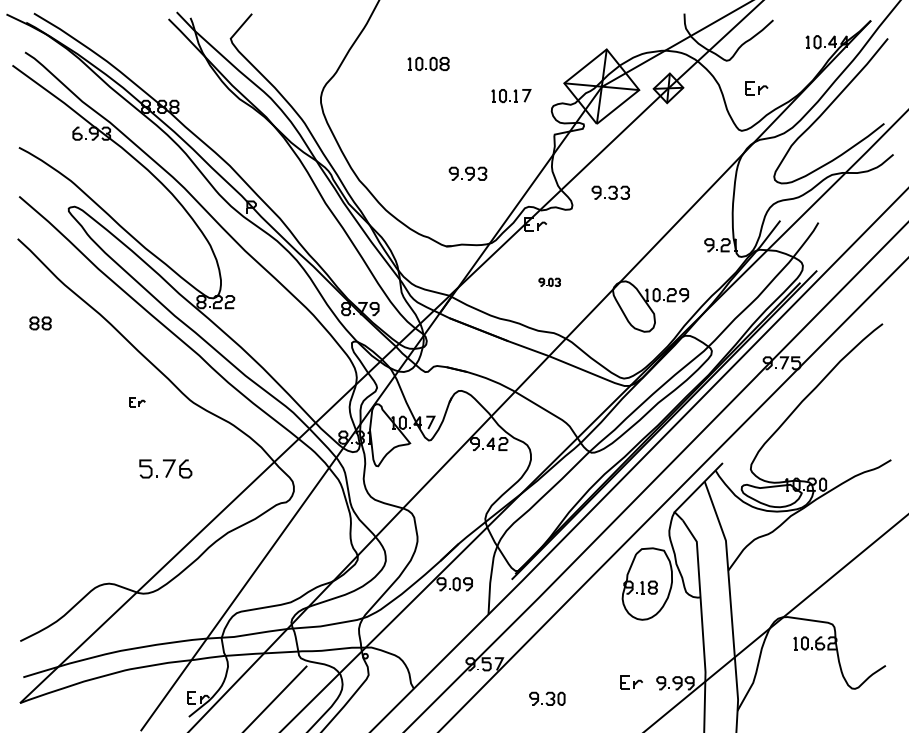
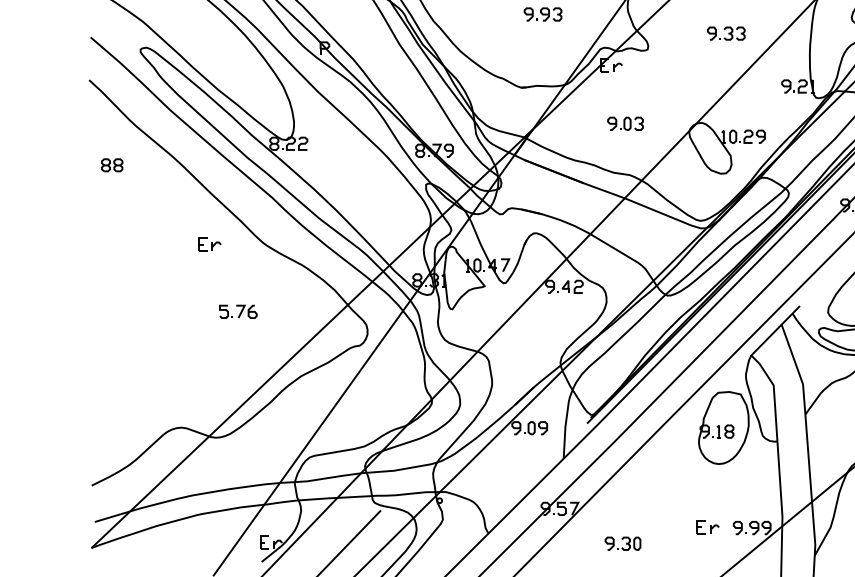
part: (610, 192) -> (725, 33), moved
part: (549, 282) -> (625, 124), size x1.67
part: (137, 402) -> (209, 245), size x1.43
part: (165, 468) -> (238, 311), size x0.71

